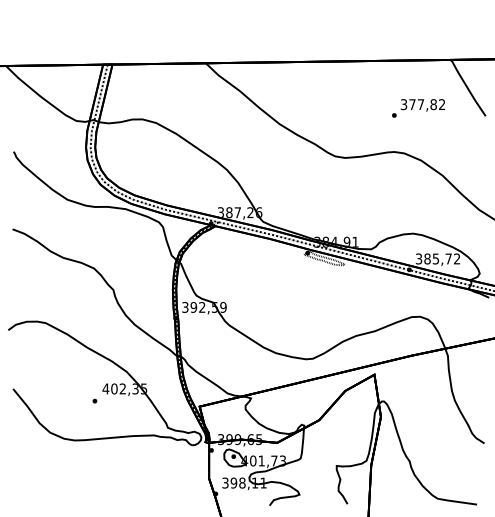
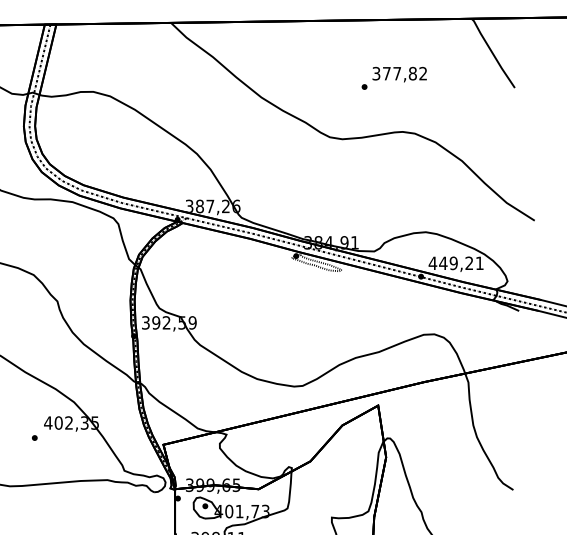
text: (418, 108) -> (394, 78), moved
text: (437, 258) -> (455, 262), 385,72 -> 449,21

